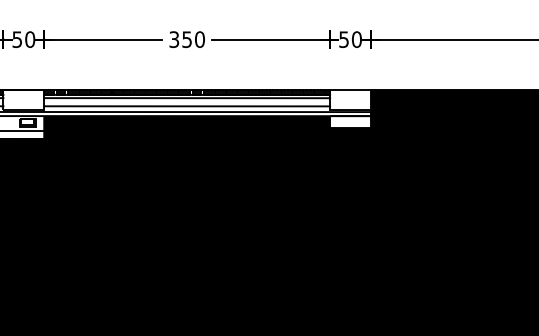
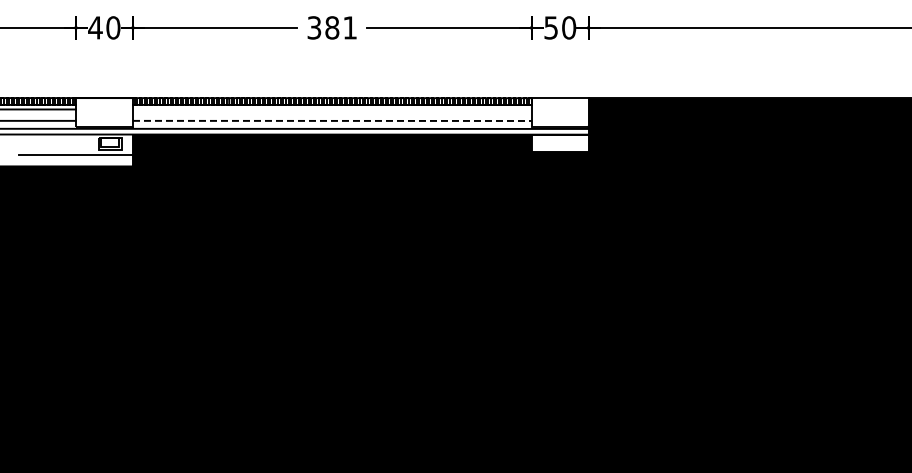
text: (17, 39) -> (95, 27), 50 -> 40
text: (193, 39) -> (341, 27), 350 -> 381
line: (186, 98) -> (331, 109), removed
line: (187, 106) -> (332, 120), solid -> dashed

